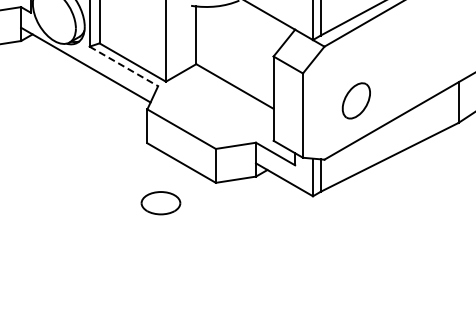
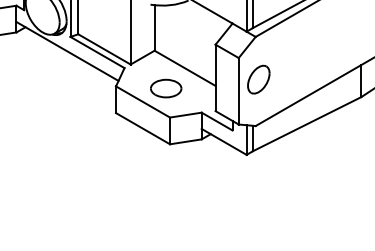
line: (123, 66) -> (97, 52), dashed -> solid
part: (355, 100) -> (258, 79), moved
part: (160, 203) -> (165, 88), moved

